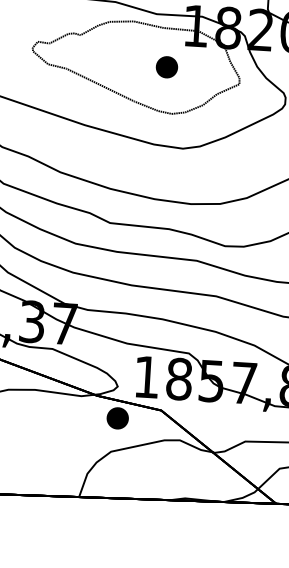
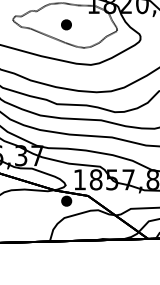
part: (167, 66) -> (66, 24), moved

